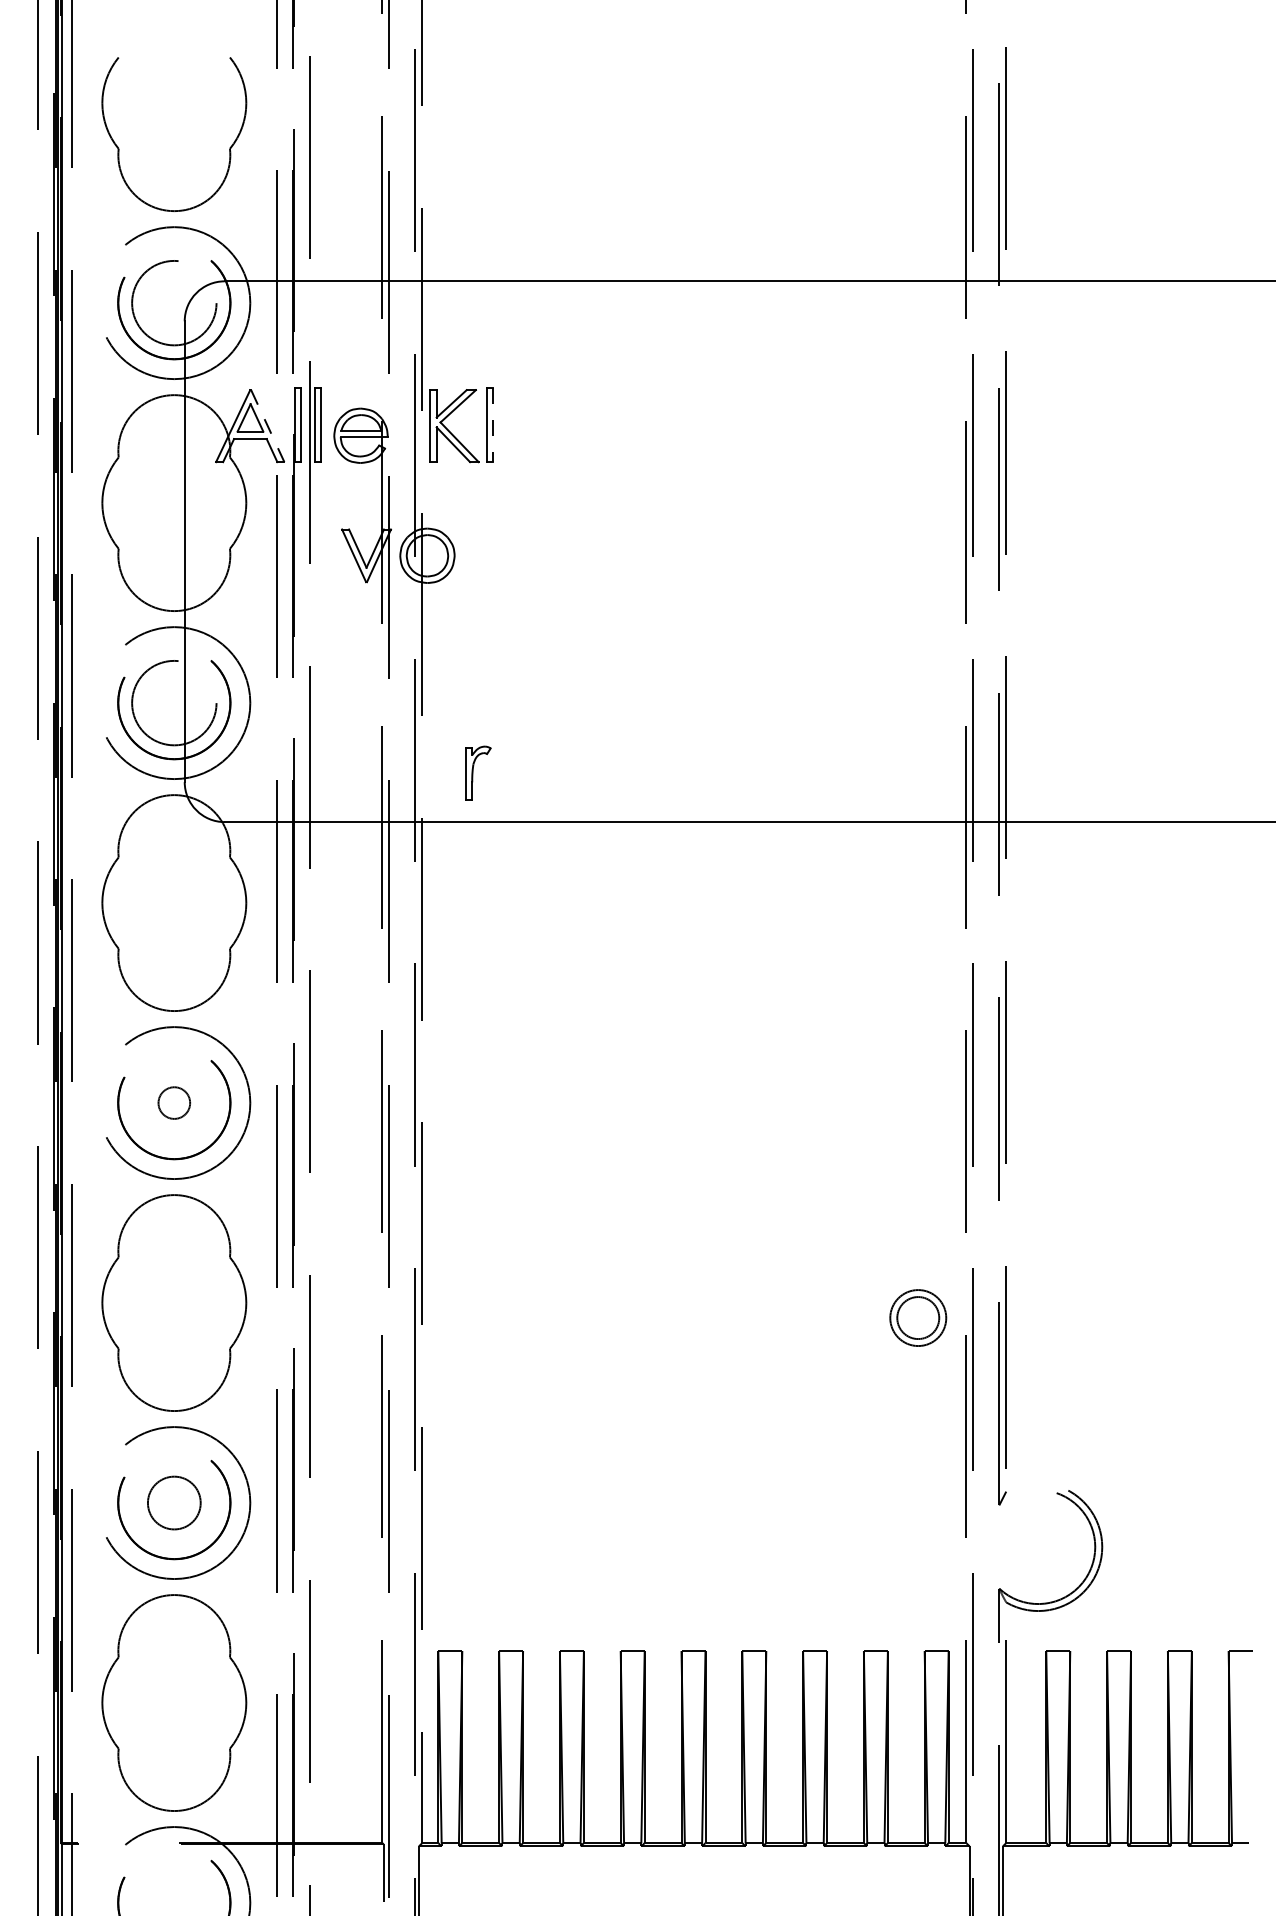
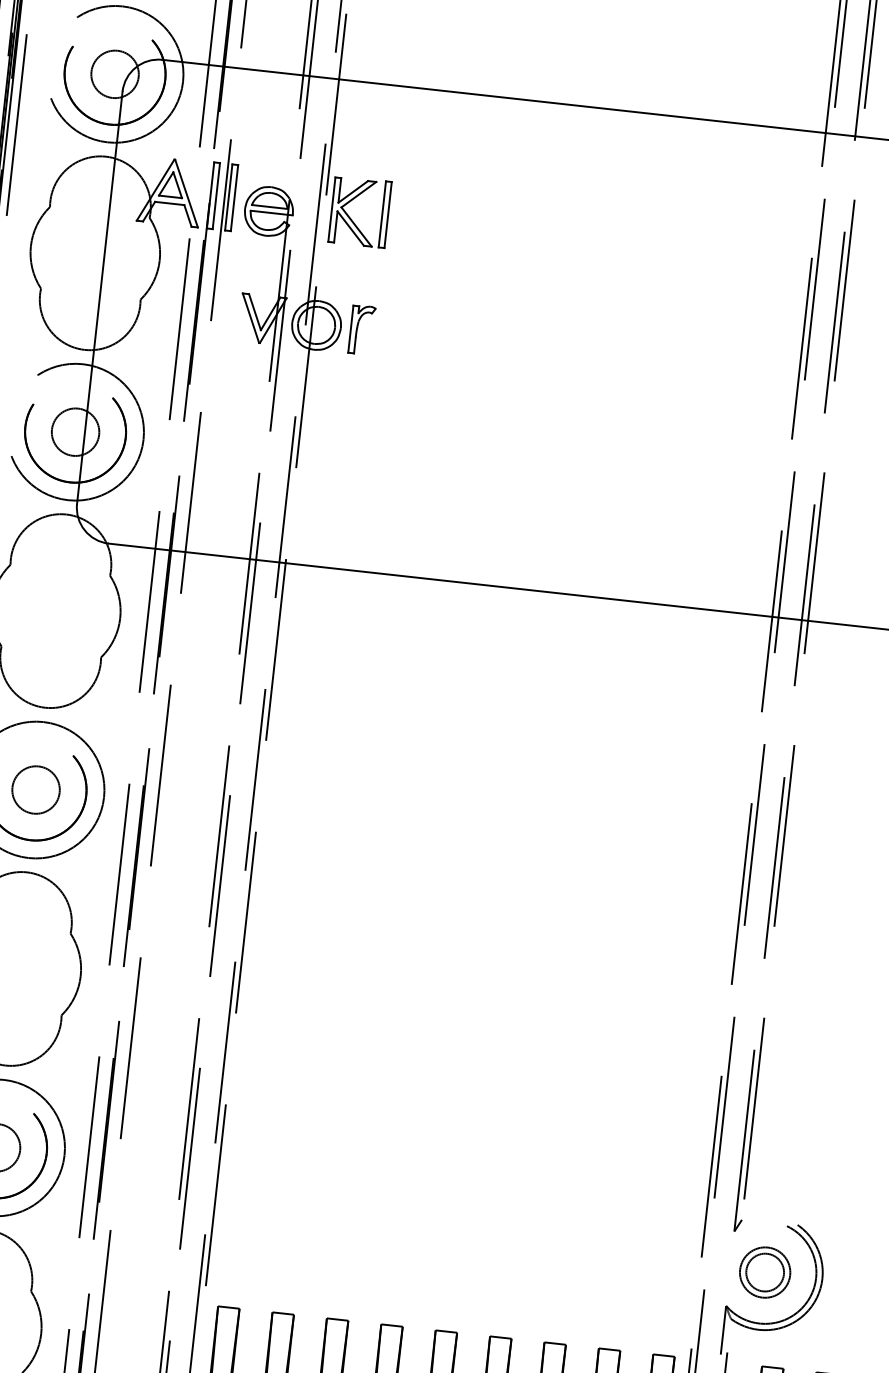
circle: (173, 302) -> (114, 73), size x0.62
line: (493, 425) -> (388, 215), dashed -> solid
line: (267, 426) -> (186, 193), dashed -> solid
circle: (173, 702) -> (74, 431), size x0.62
part: (478, 772) -> (362, 329), moved
circle: (173, 1102) -> (35, 789), size x1.67
part: (918, 1317) -> (765, 1272), moved

